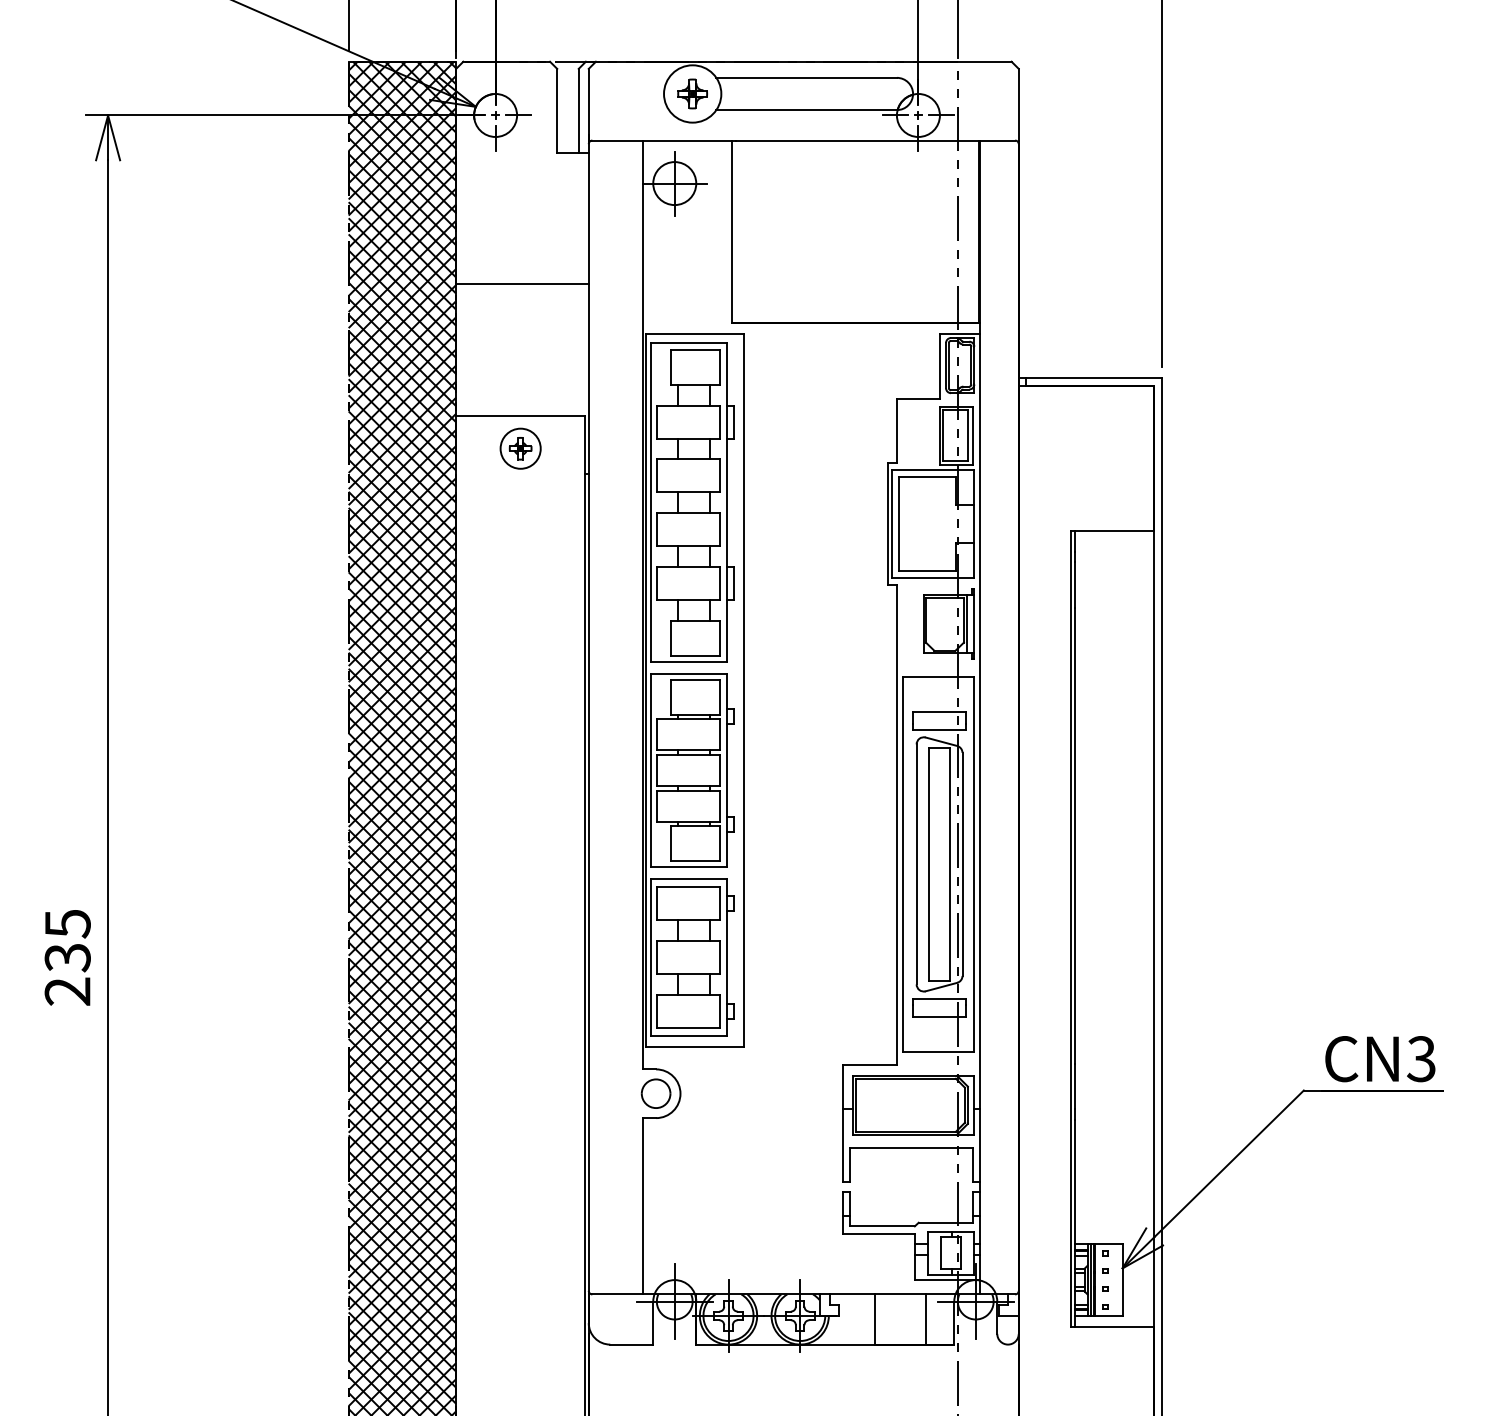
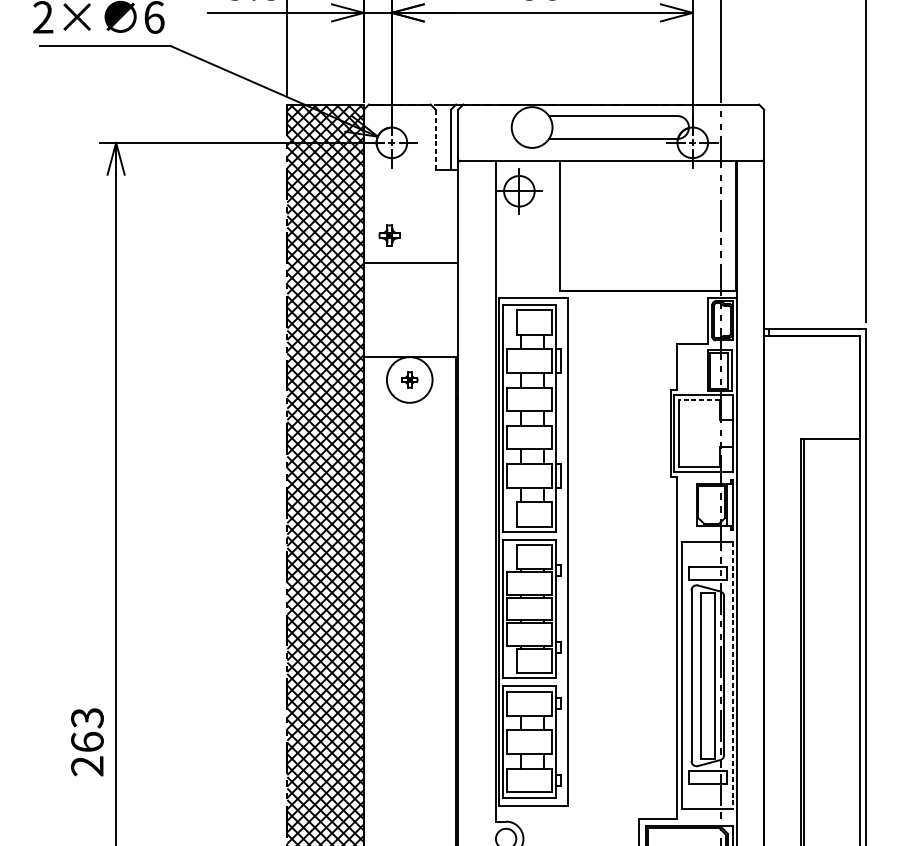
part: (692, 93) -> (389, 235), moved
line: (557, 110) -> (435, 139), solid -> dashed
circle: (520, 448) -> (409, 379), size x1.6
line: (927, 476) -> (699, 399), solid -> dashed
line: (974, 864) -> (732, 675), solid -> dashed
text: (67, 941) -> (87, 730), 235 -> 263

